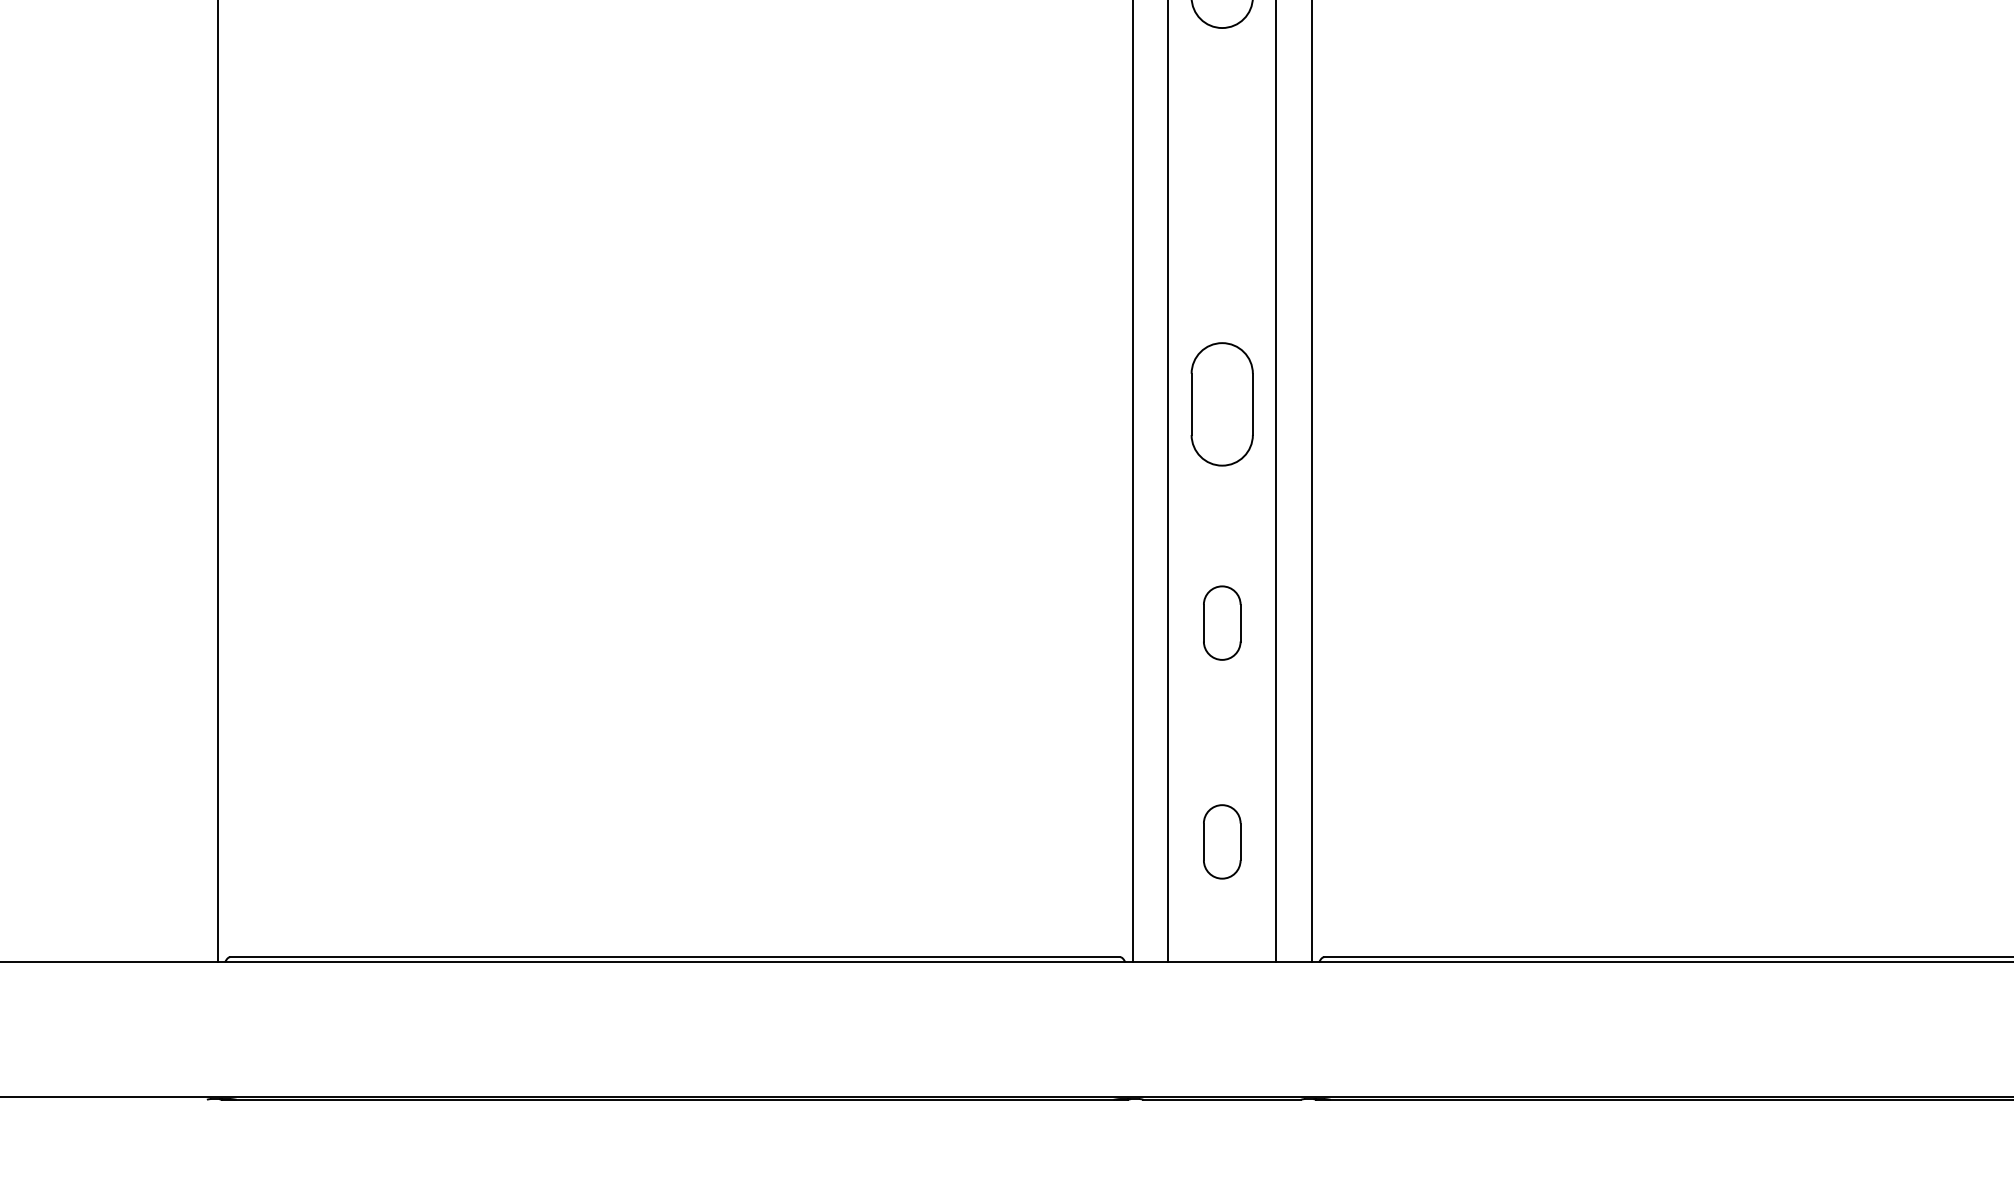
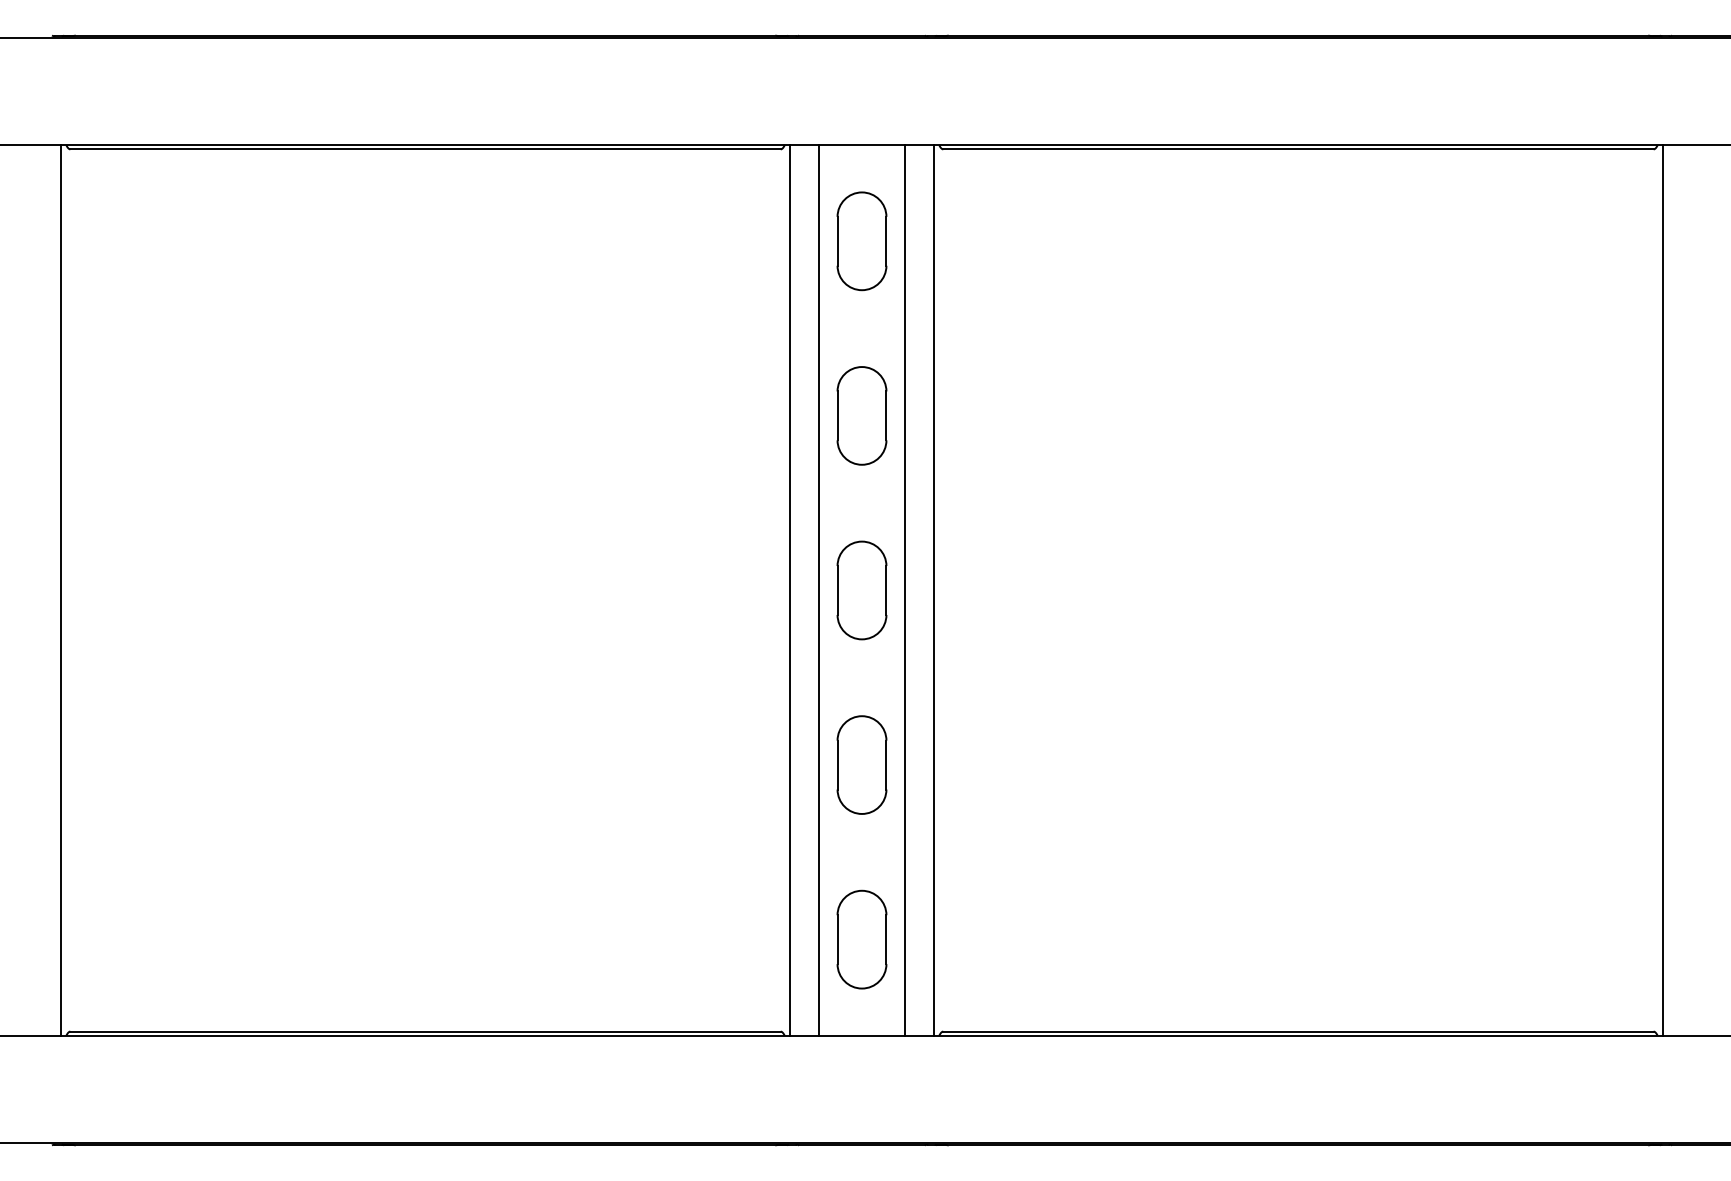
part: (1221, 185) -> (861, 415), added
part: (1221, 622) -> (861, 764), size x1.67
part: (1221, 841) -> (861, 939), size x1.67

